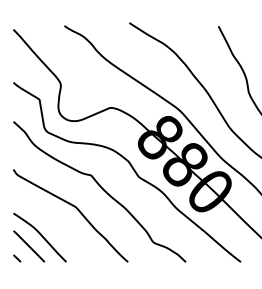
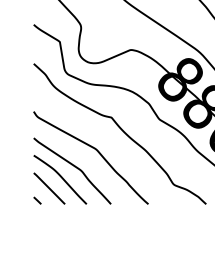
curve: (54, 225) -> (74, 167), added

